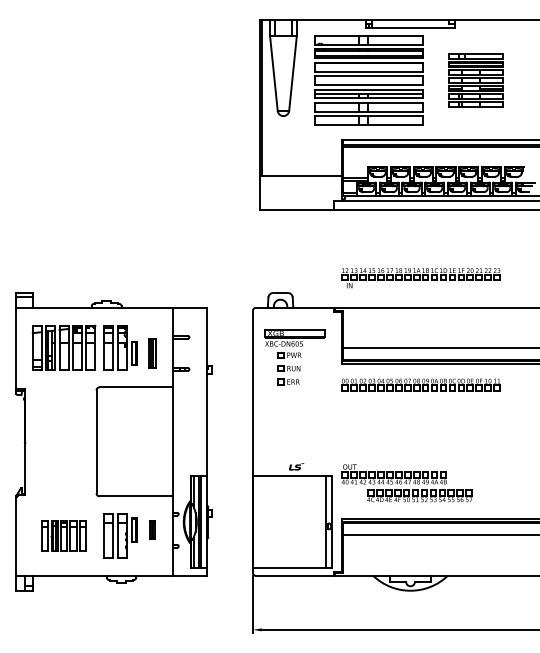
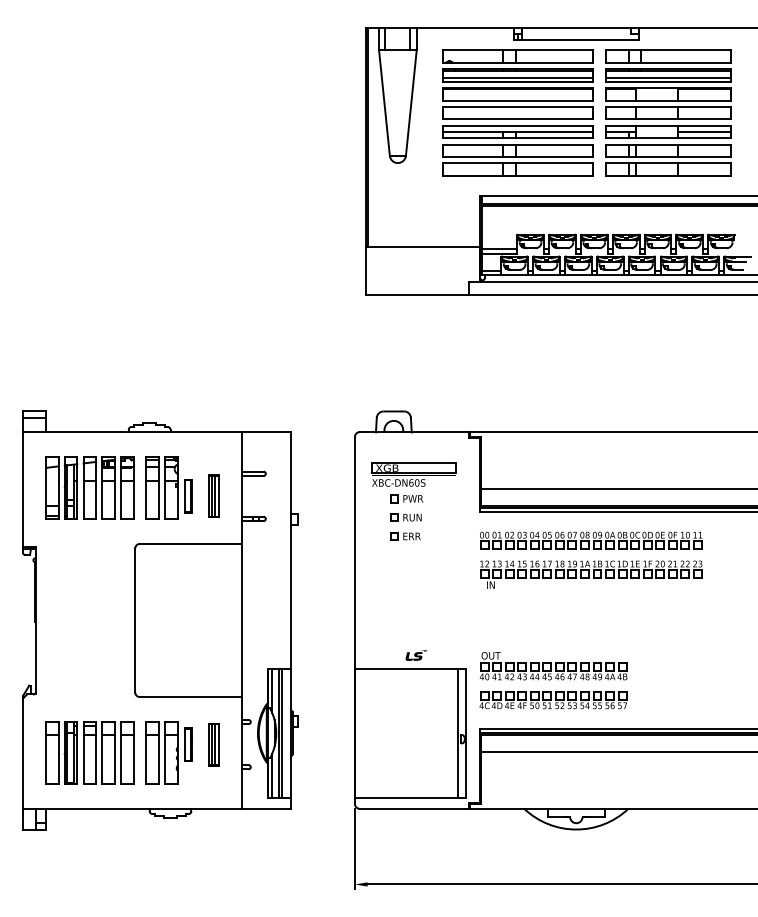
part: (476, 80) -> (668, 112), size x1.67
part: (421, 278) -> (591, 574), moved
part: (419, 496) -> (553, 700), moved
part: (152, 530) -> (213, 744), size x1.67
part: (63, 535) -> (89, 752), size x1.43

